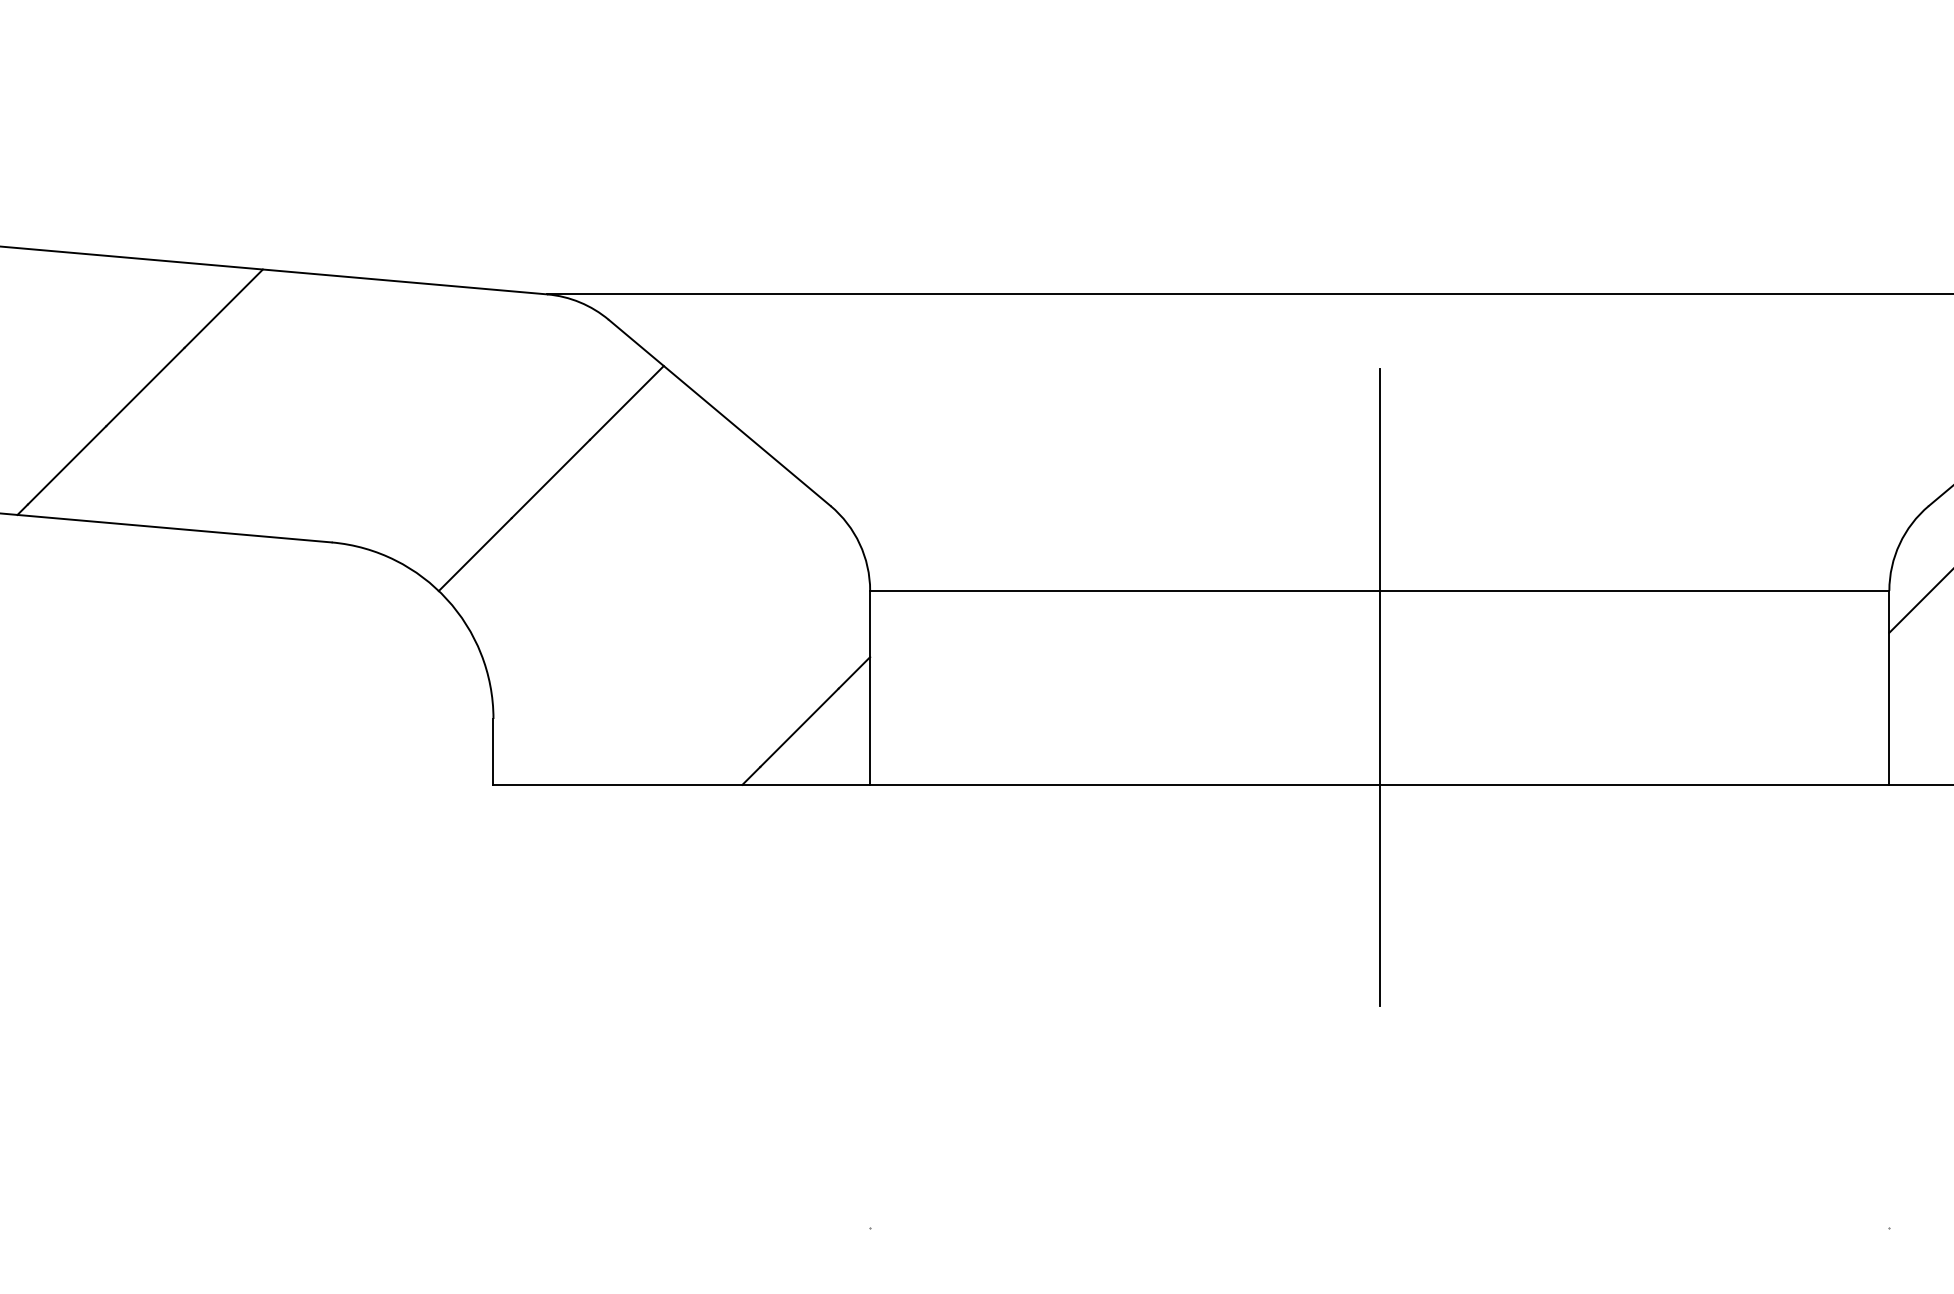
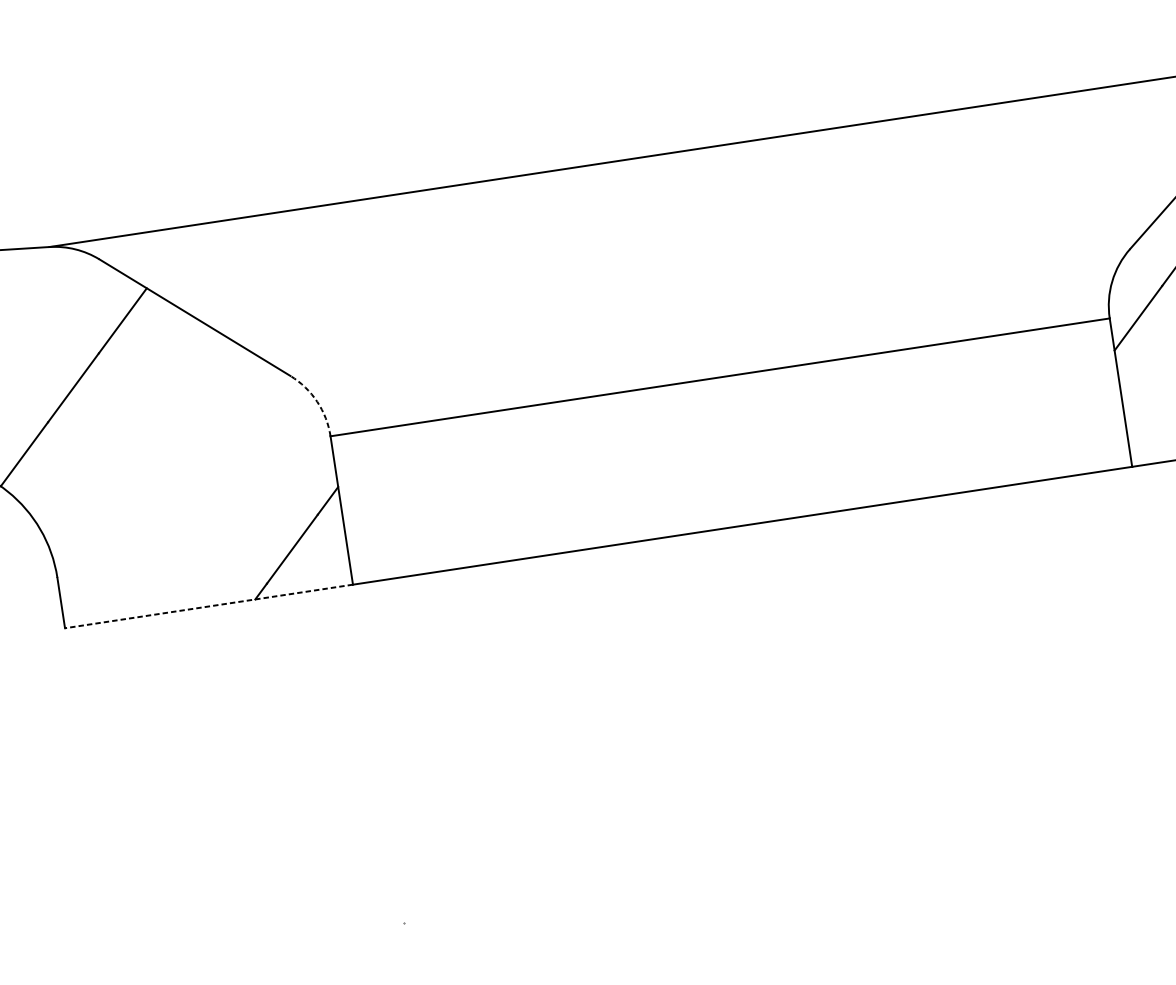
arc: (859, 543) -> (316, 401), solid -> dashed
line: (1379, 687) -> (731, 451), removed
line: (681, 784) -> (208, 606), solid -> dashed

